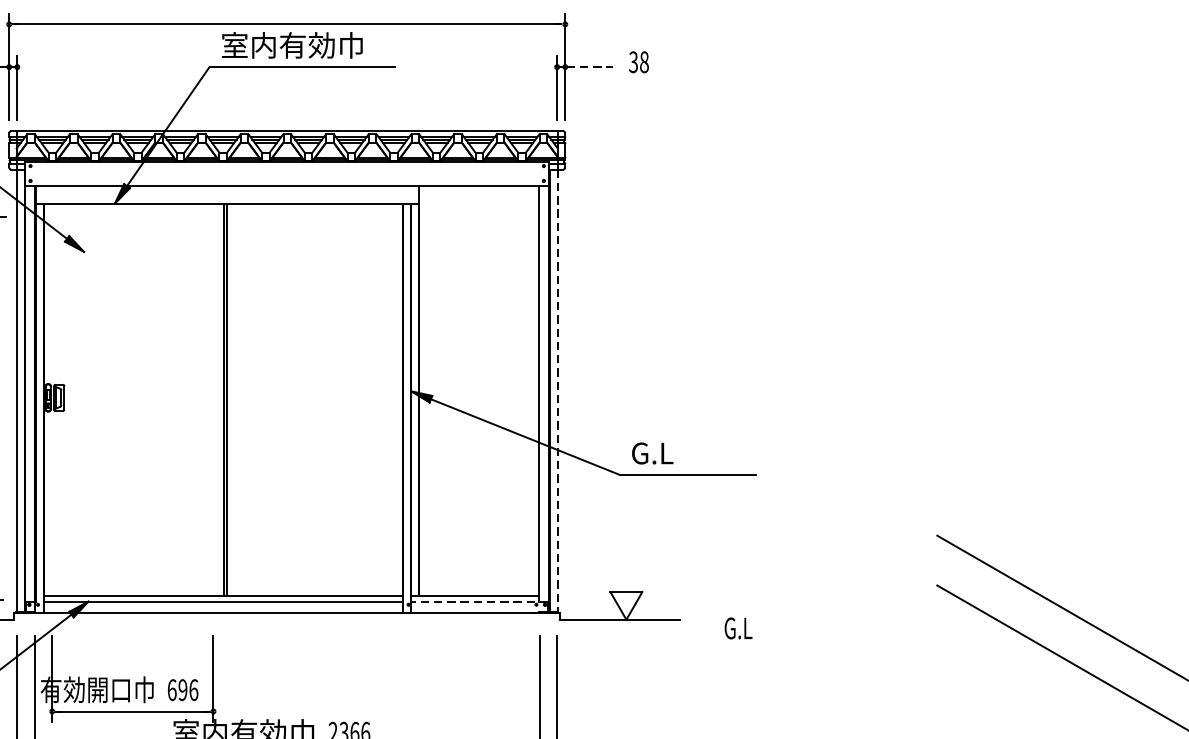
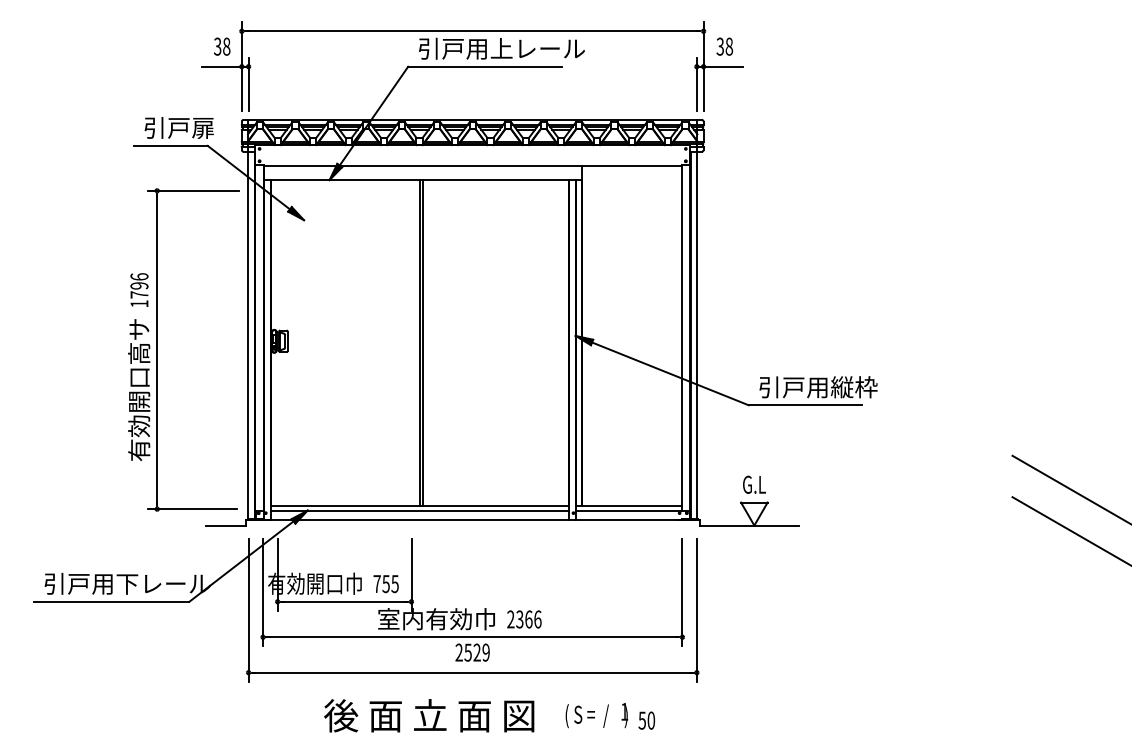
text: (321, 45) -> (501, 48), 室内有効巾 -> 引戸用上レール
text: (638, 62) -> (724, 46), moved
line: (590, 66) -> (724, 66), dashed -> solid
line: (557, 390) -> (697, 335), dashed -> solid
text: (703, 453) -> (818, 387), G.L -> 引戸用縦枠
line: (479, 601) -> (632, 510), dashed -> solid
text: (738, 628) -> (754, 484), moved
text: (182, 690) -> (385, 584), 696 -> 755

